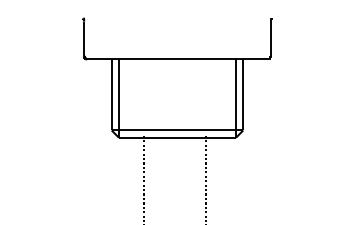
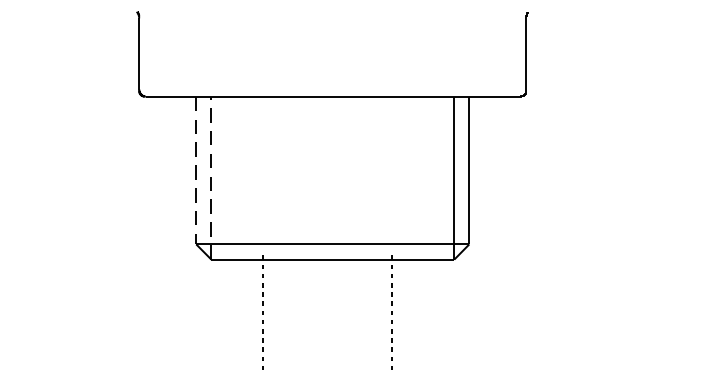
line: (111, 94) -> (195, 169), solid -> dashed
line: (119, 98) -> (212, 178), solid -> dashed

